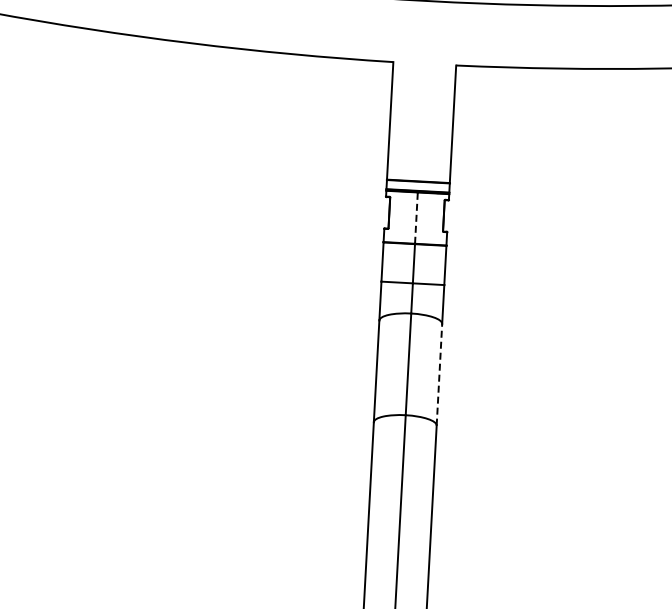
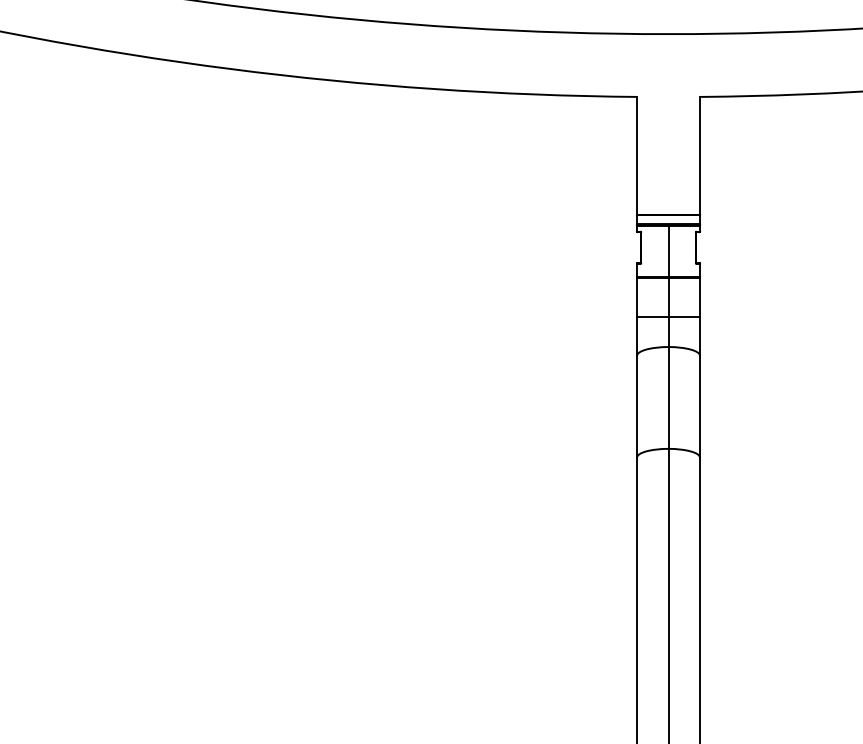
line: (416, 218) -> (668, 251), dashed -> solid
line: (438, 374) -> (699, 406), dashed -> solid

